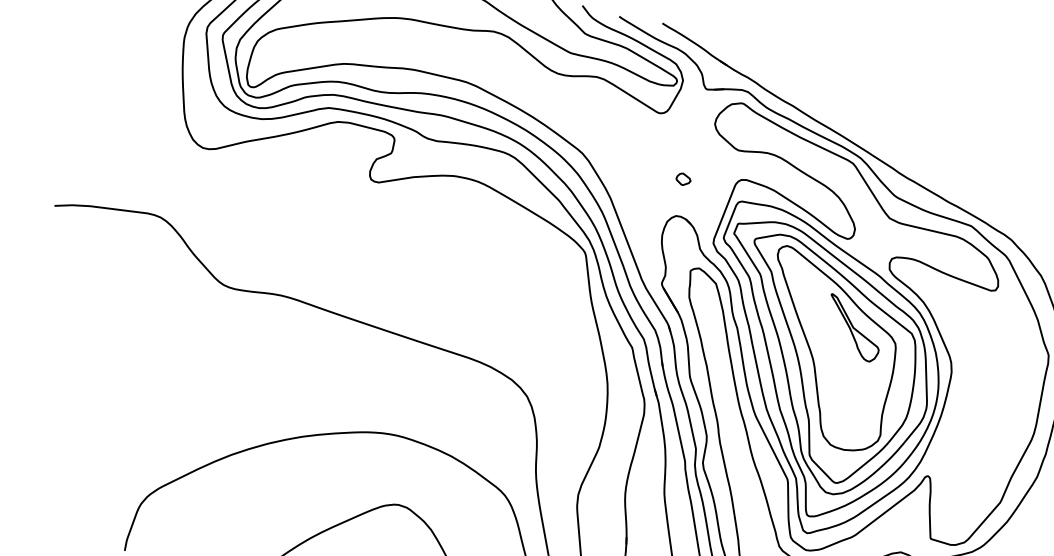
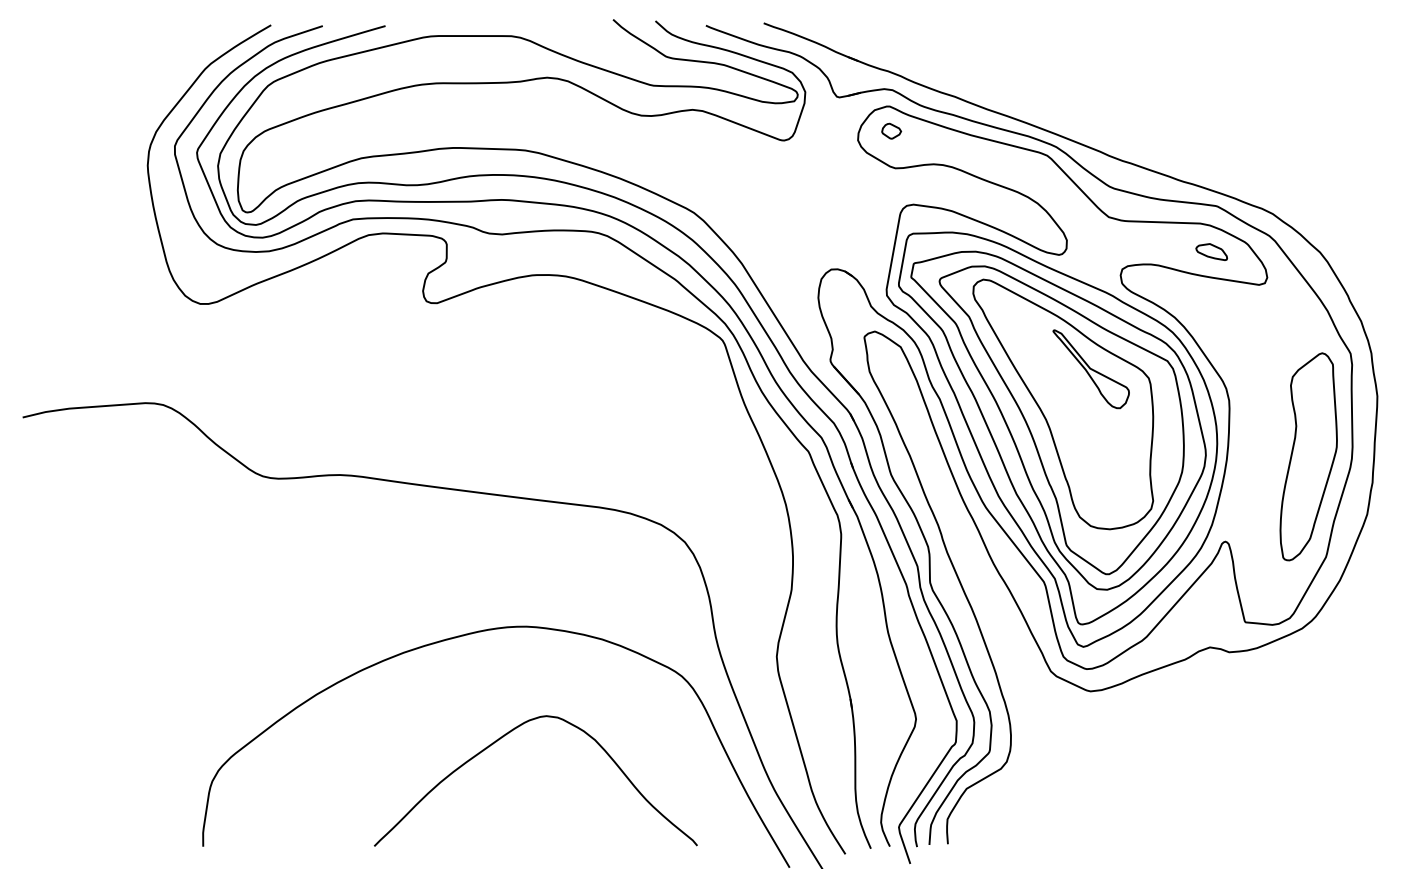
part: (683, 178) -> (891, 130), moved
part: (960, 258) -> (1211, 251), added
part: (1002, 425) -> (1308, 456), added

